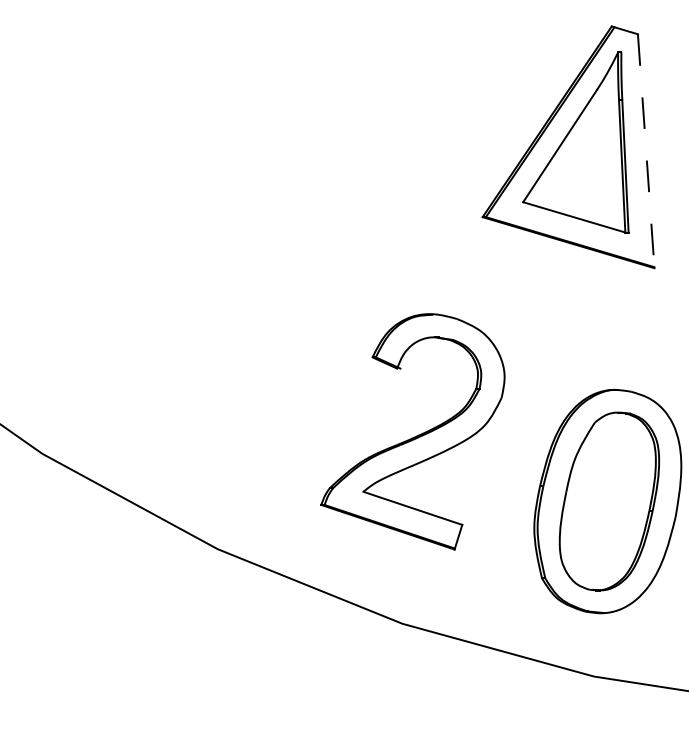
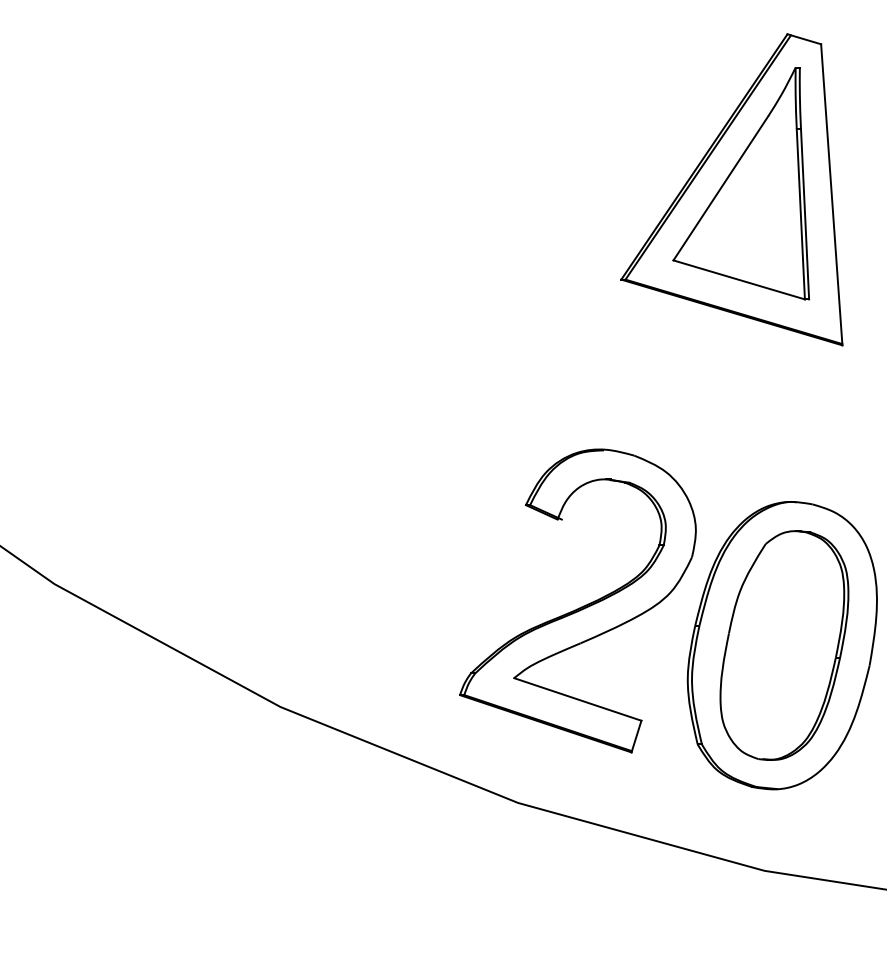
line: (646, 151) -> (832, 195), dashed -> solid
part: (412, 431) -> (577, 600), moved

